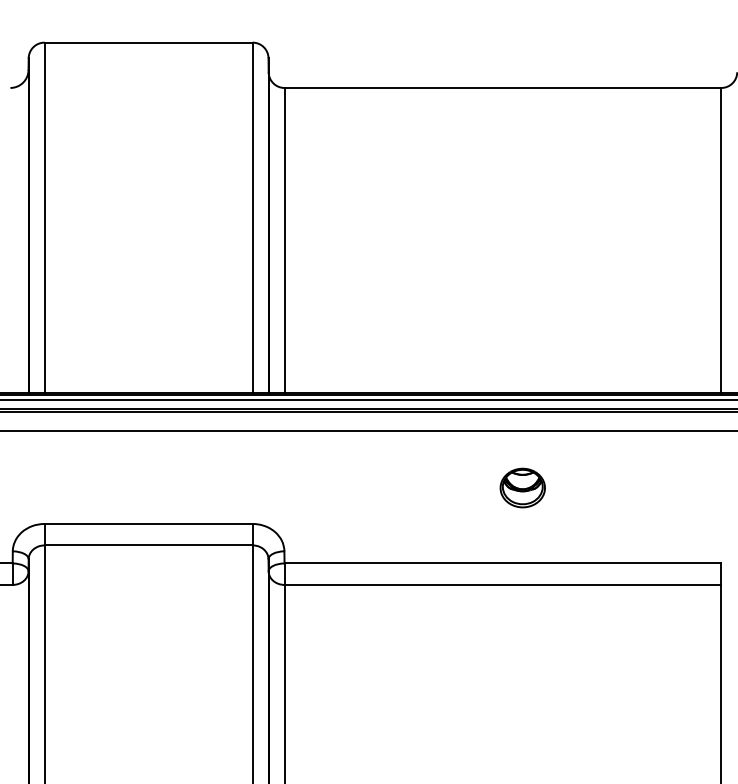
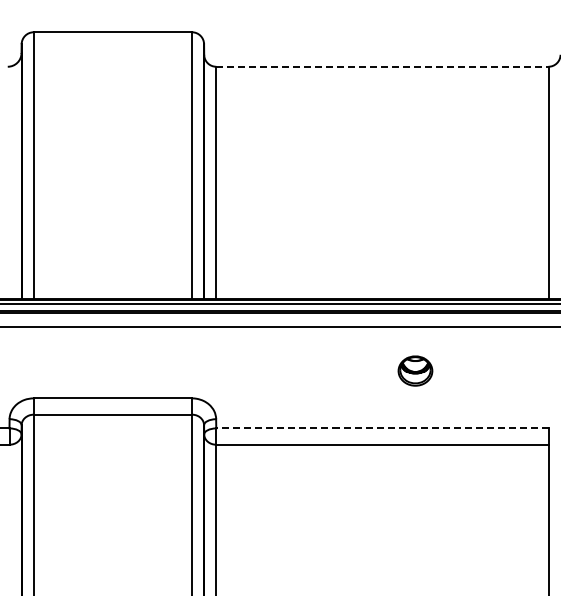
line: (503, 87) -> (382, 66), solid -> dashed
part: (522, 487) -> (415, 370), moved
line: (501, 563) -> (381, 428), solid -> dashed

